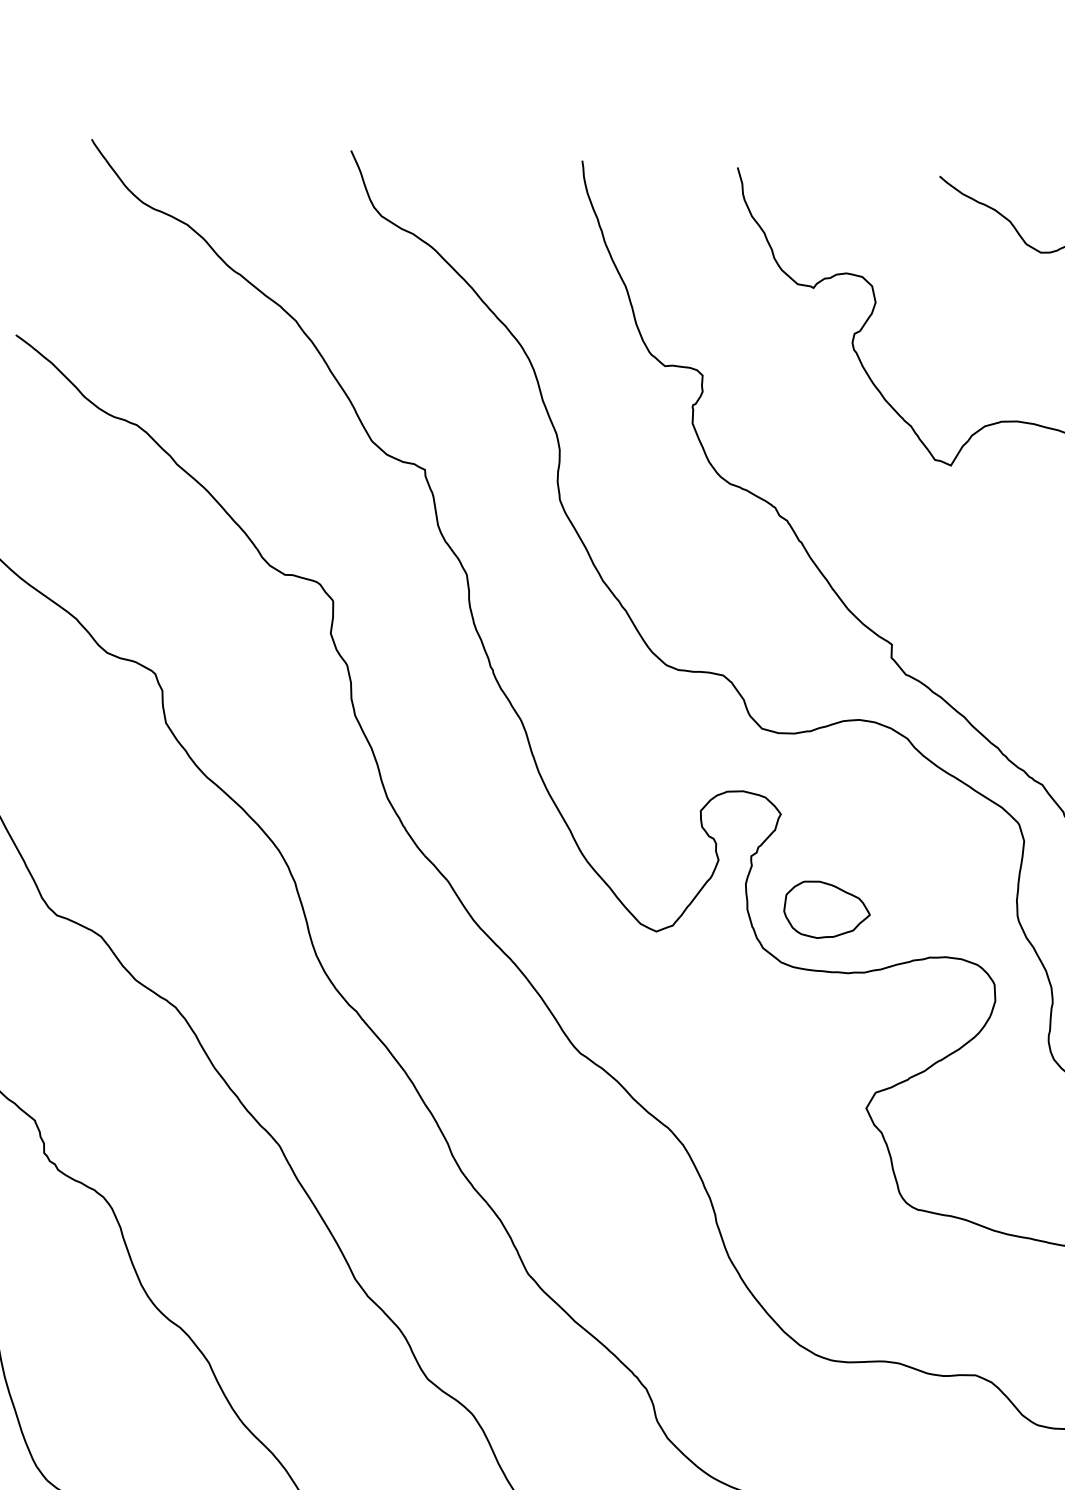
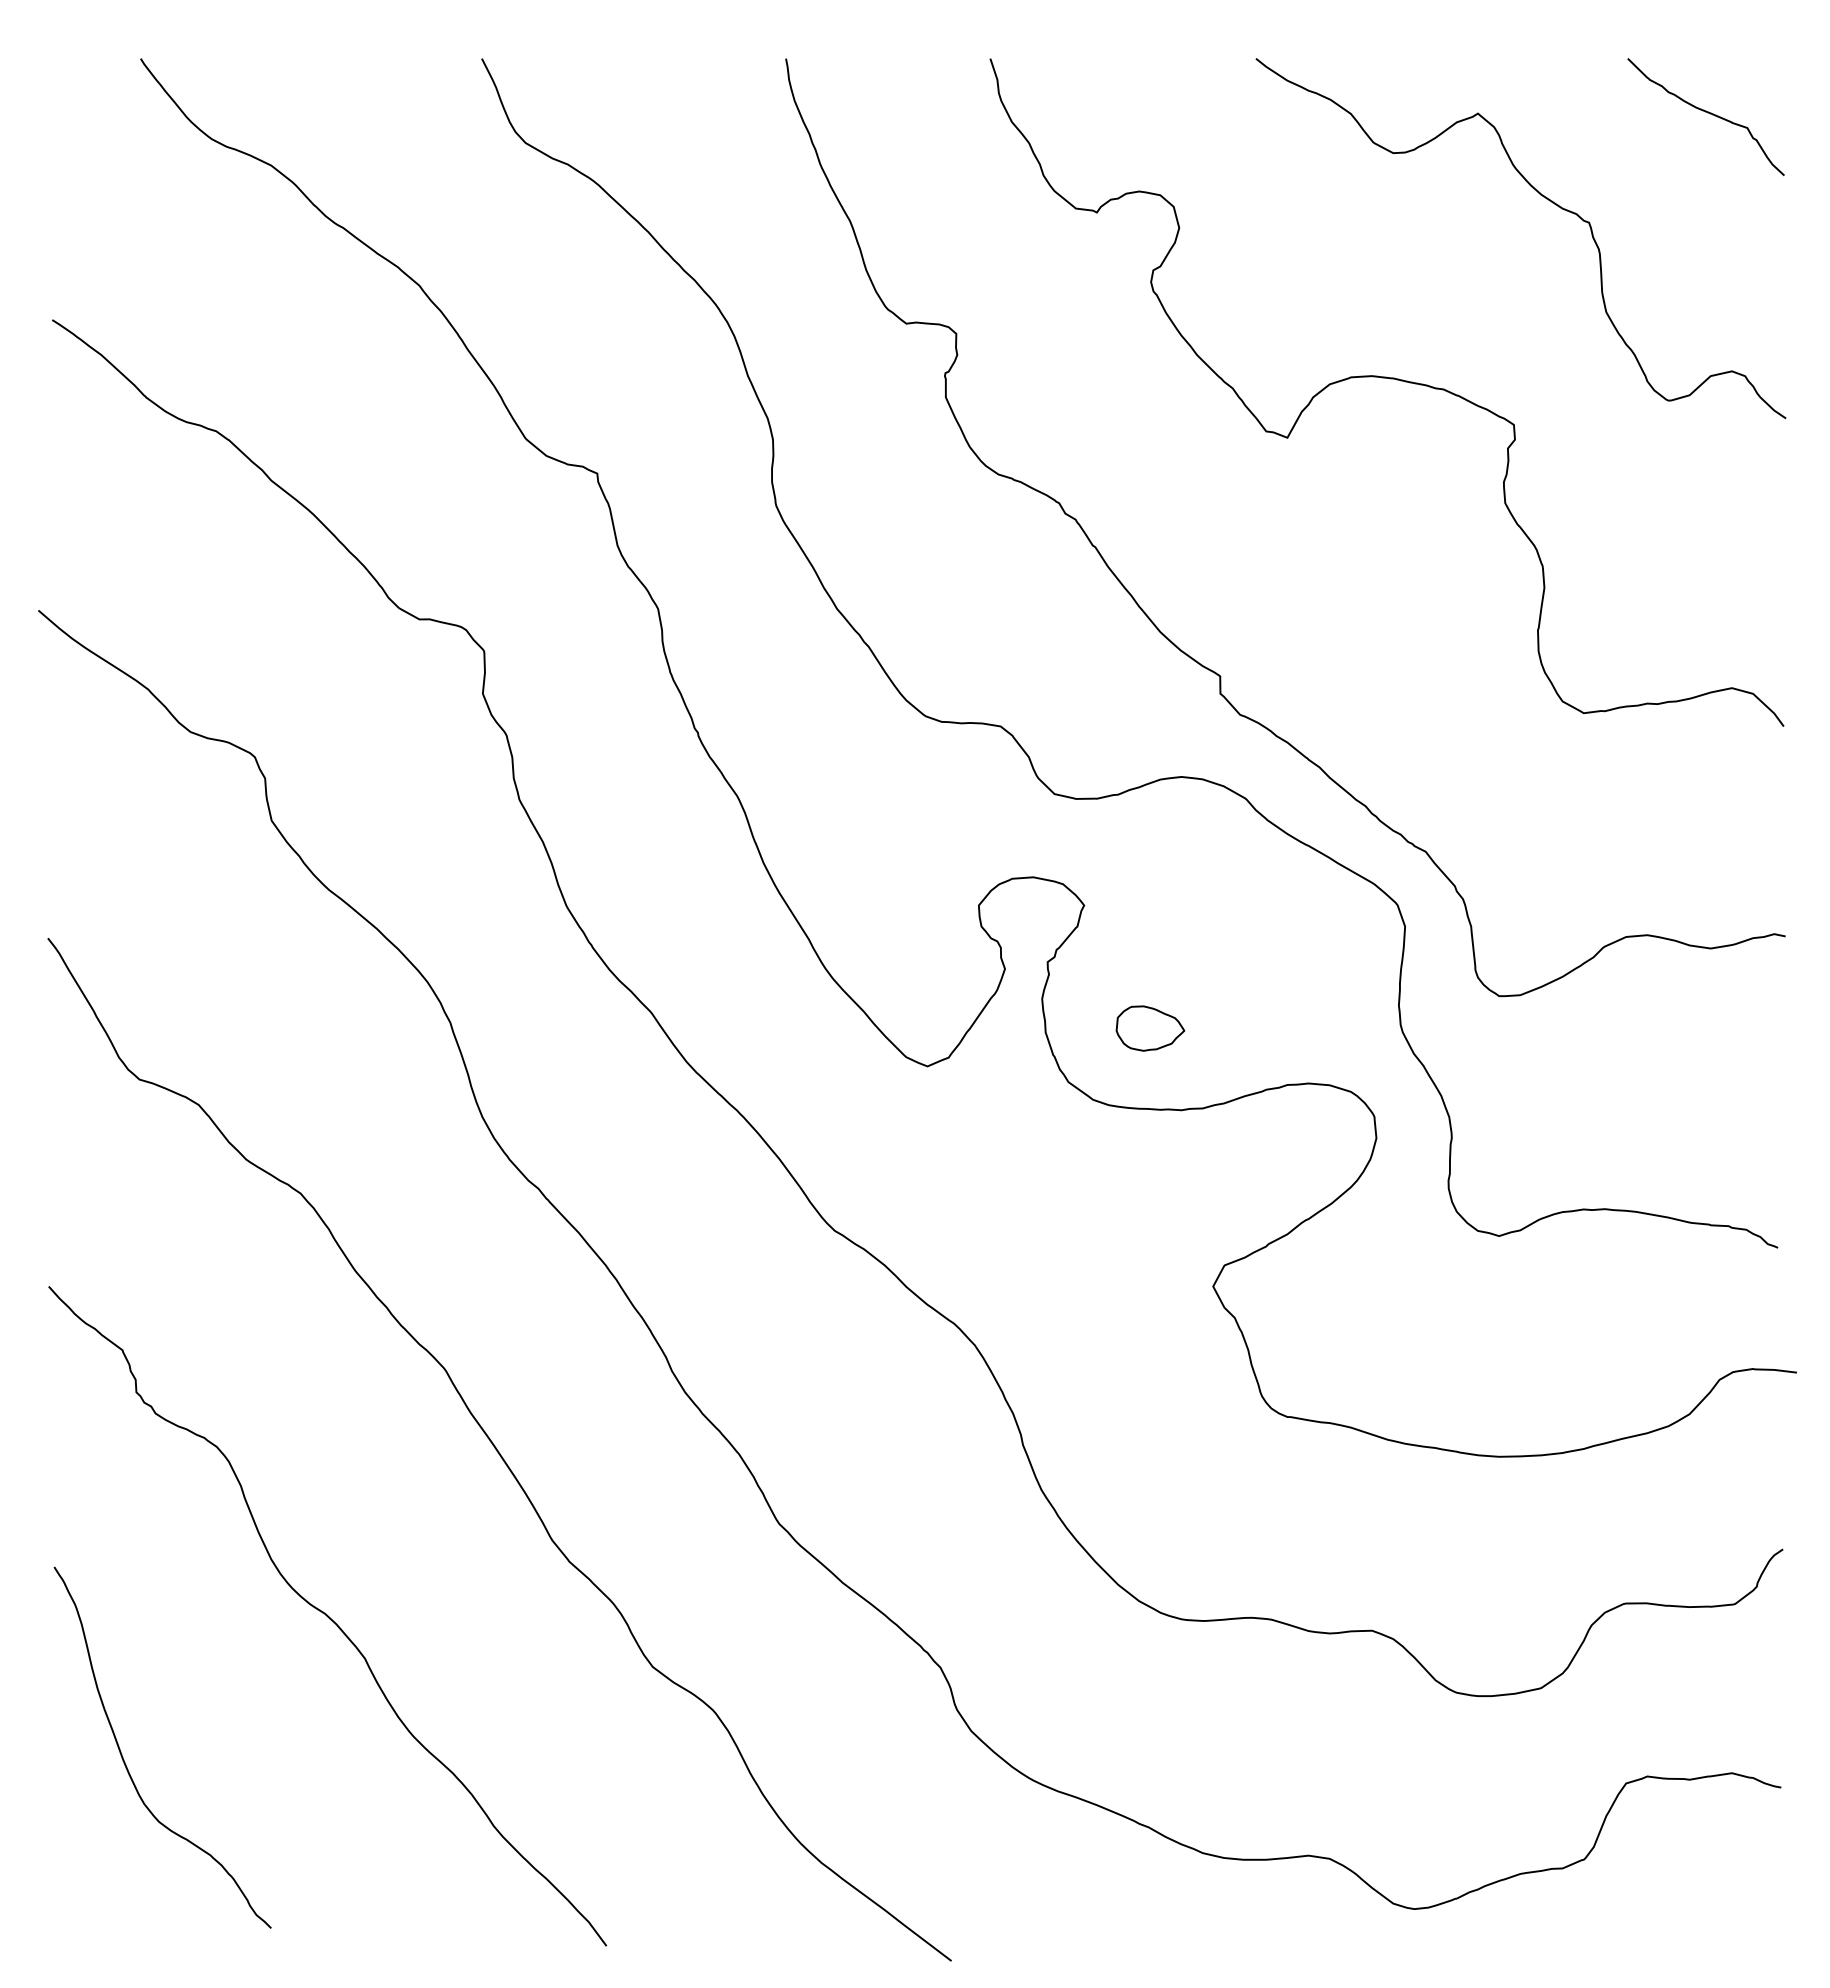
part: (827, 910) -> (1150, 1028), size x0.6

